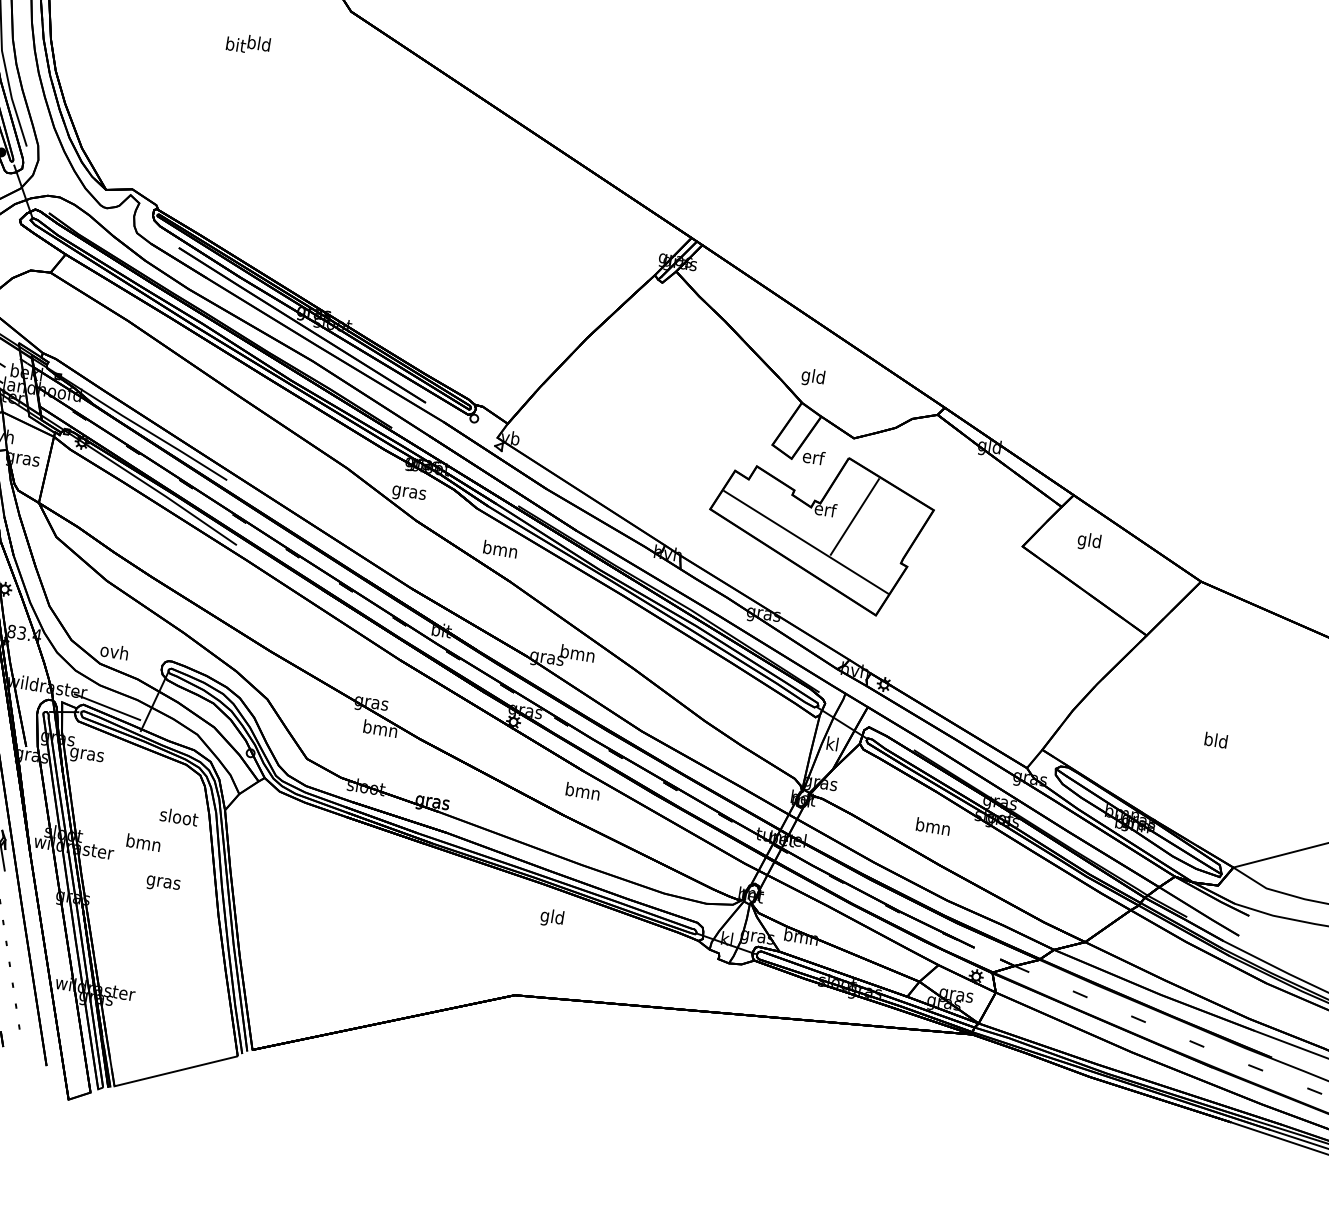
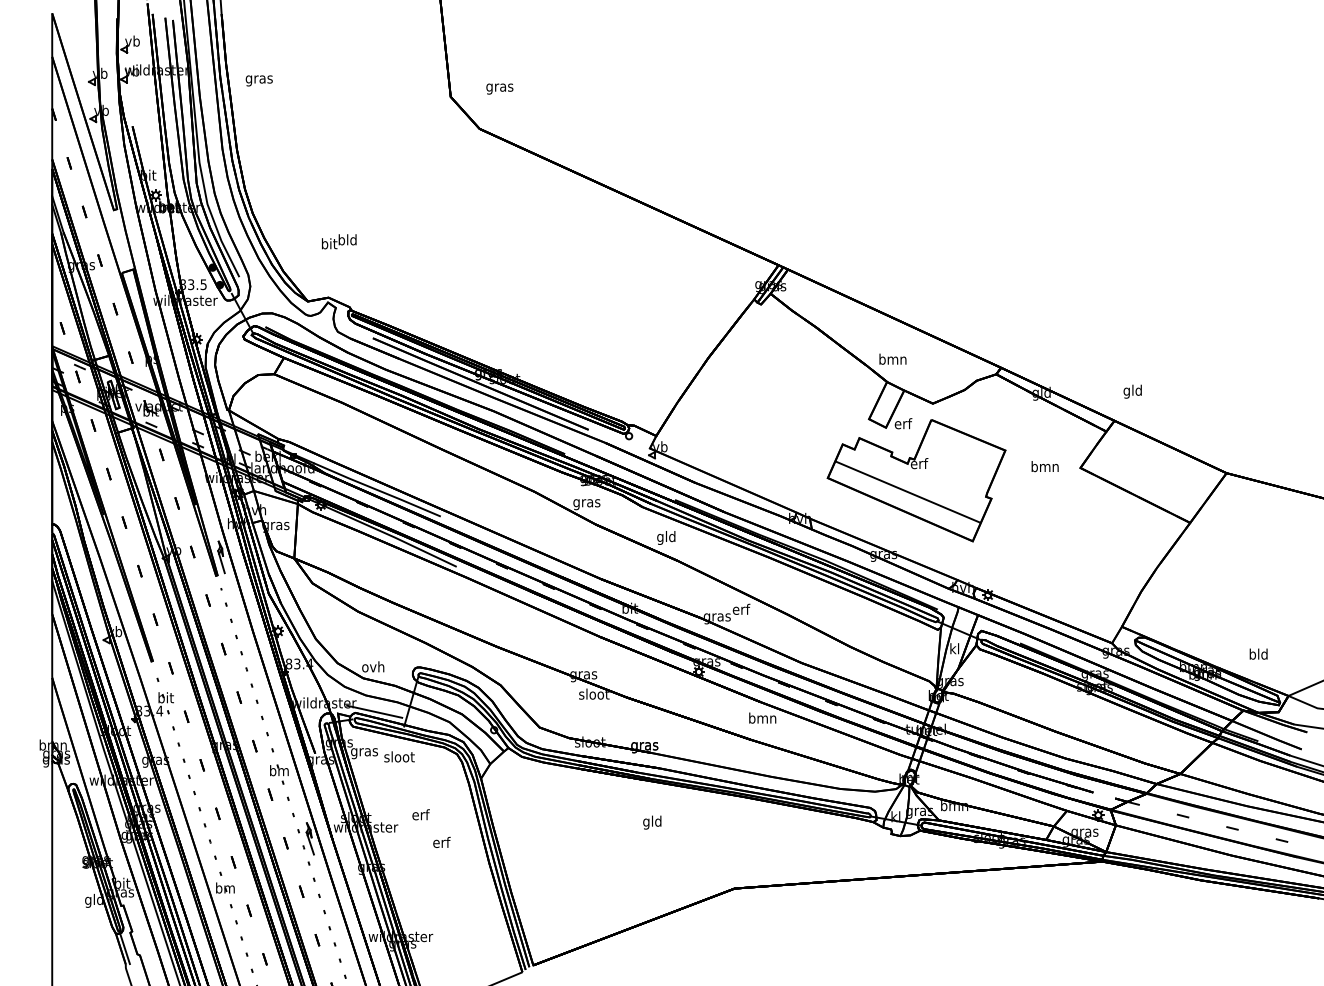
text: (248, 43) -> (339, 241), moved
text: (812, 377) -> (892, 360), gld -> bmn
line: (854, 516) -> (943, 465), removed
text: (1089, 541) -> (1132, 391), moved
text: (500, 550) -> (666, 537), bmn -> gld
text: (577, 652) -> (740, 608), bmn -> erf
text: (381, 727) -> (594, 693), bmn -> sloot
text: (1216, 739) -> (1258, 653), moved
text: (179, 816) -> (399, 756), moved
text: (932, 826) -> (1044, 466), moved
text: (143, 842) -> (420, 814), bmn -> erf
text: (163, 882) -> (441, 843), gras -> erf
text: (552, 917) -> (652, 822), moved

